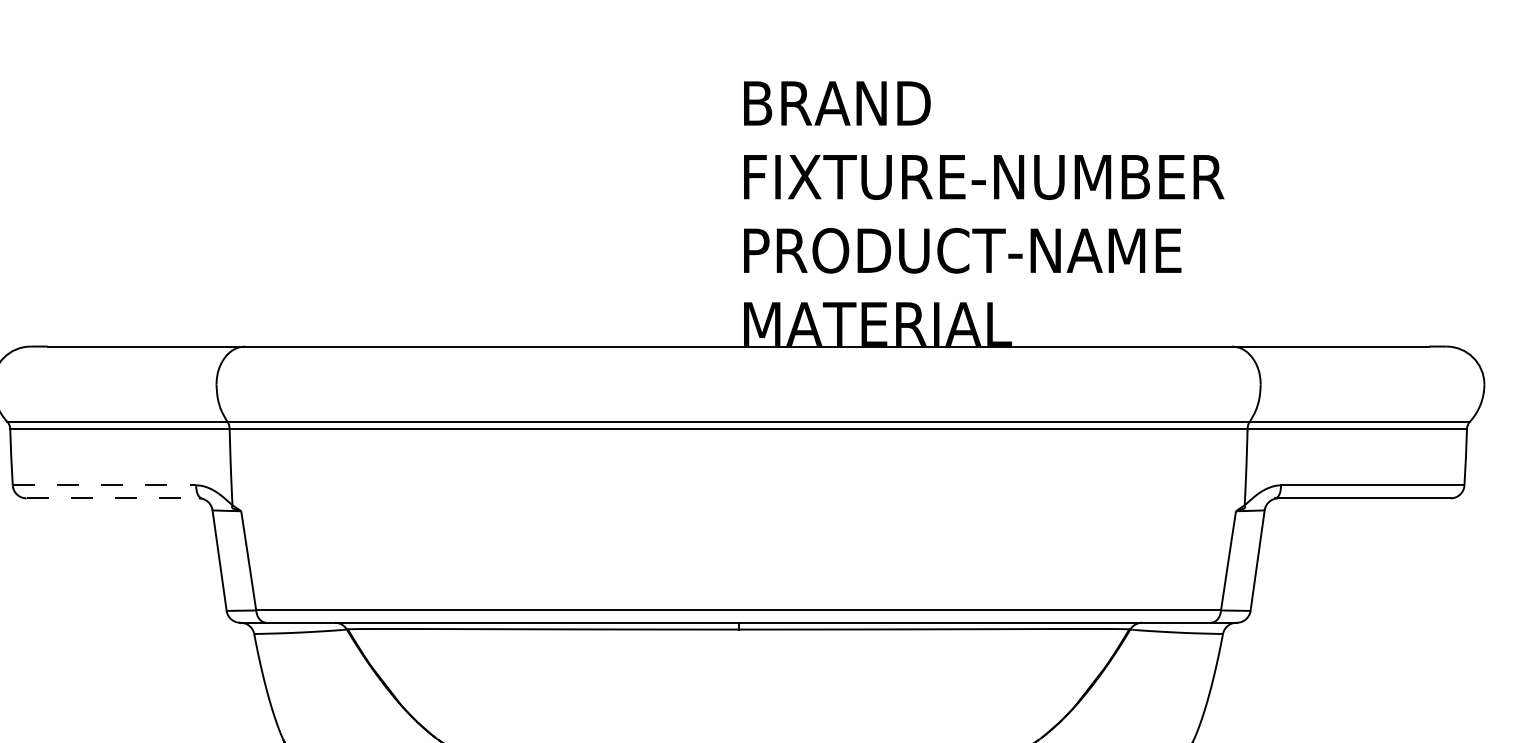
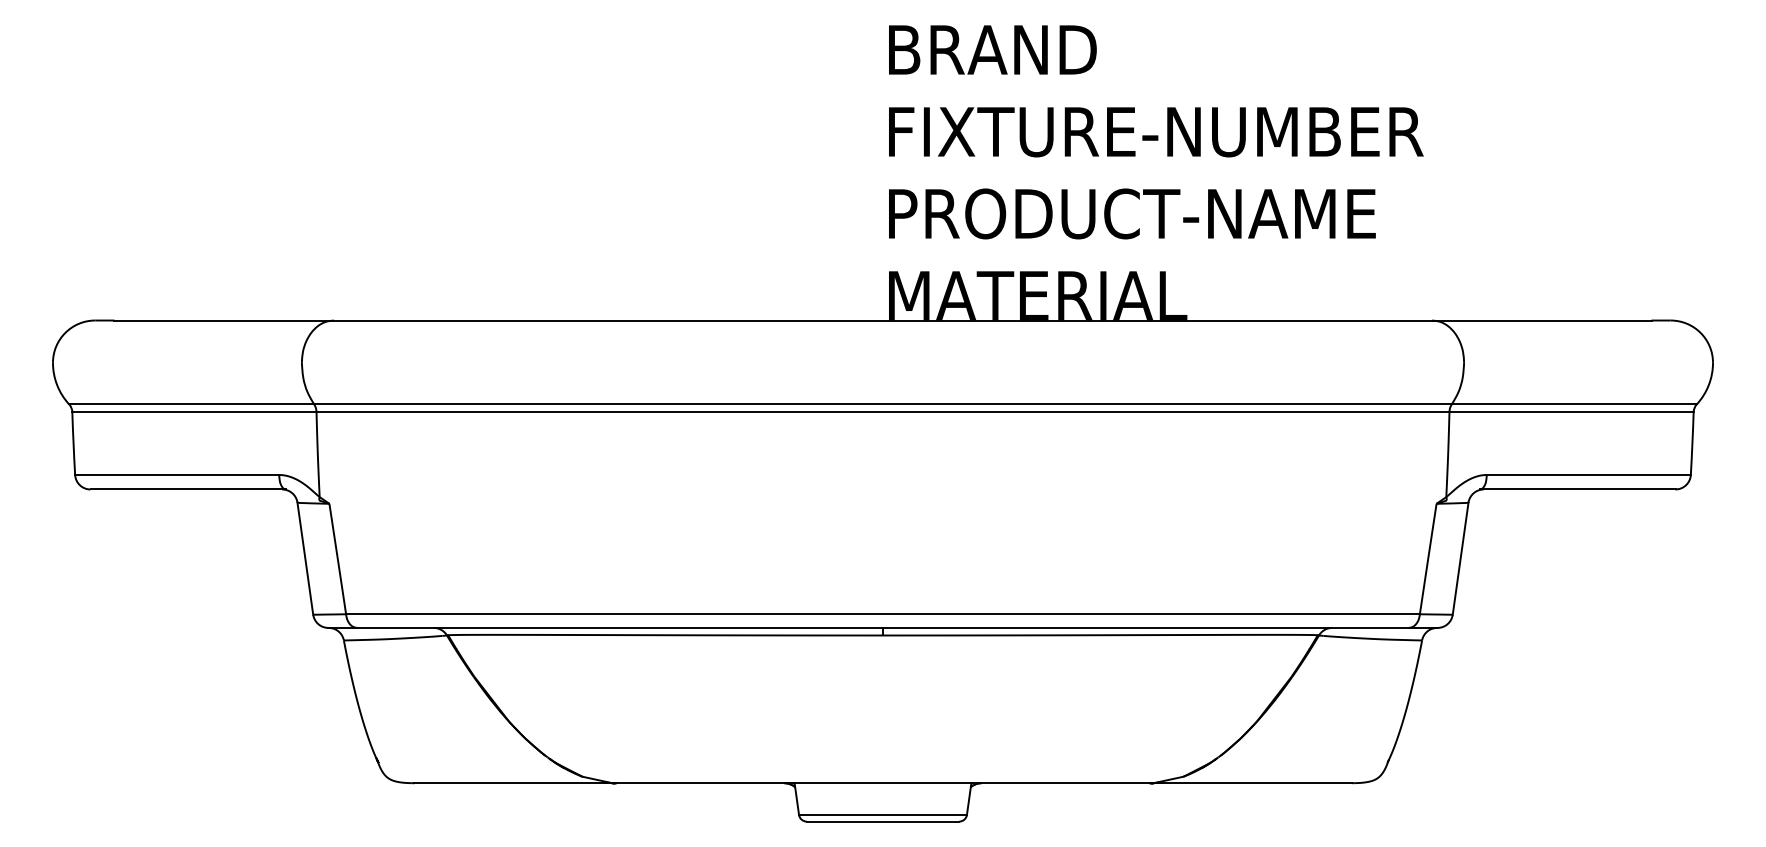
line: (104, 484) -> (177, 474), dashed -> solid
line: (114, 498) -> (188, 489), dashed -> solid

